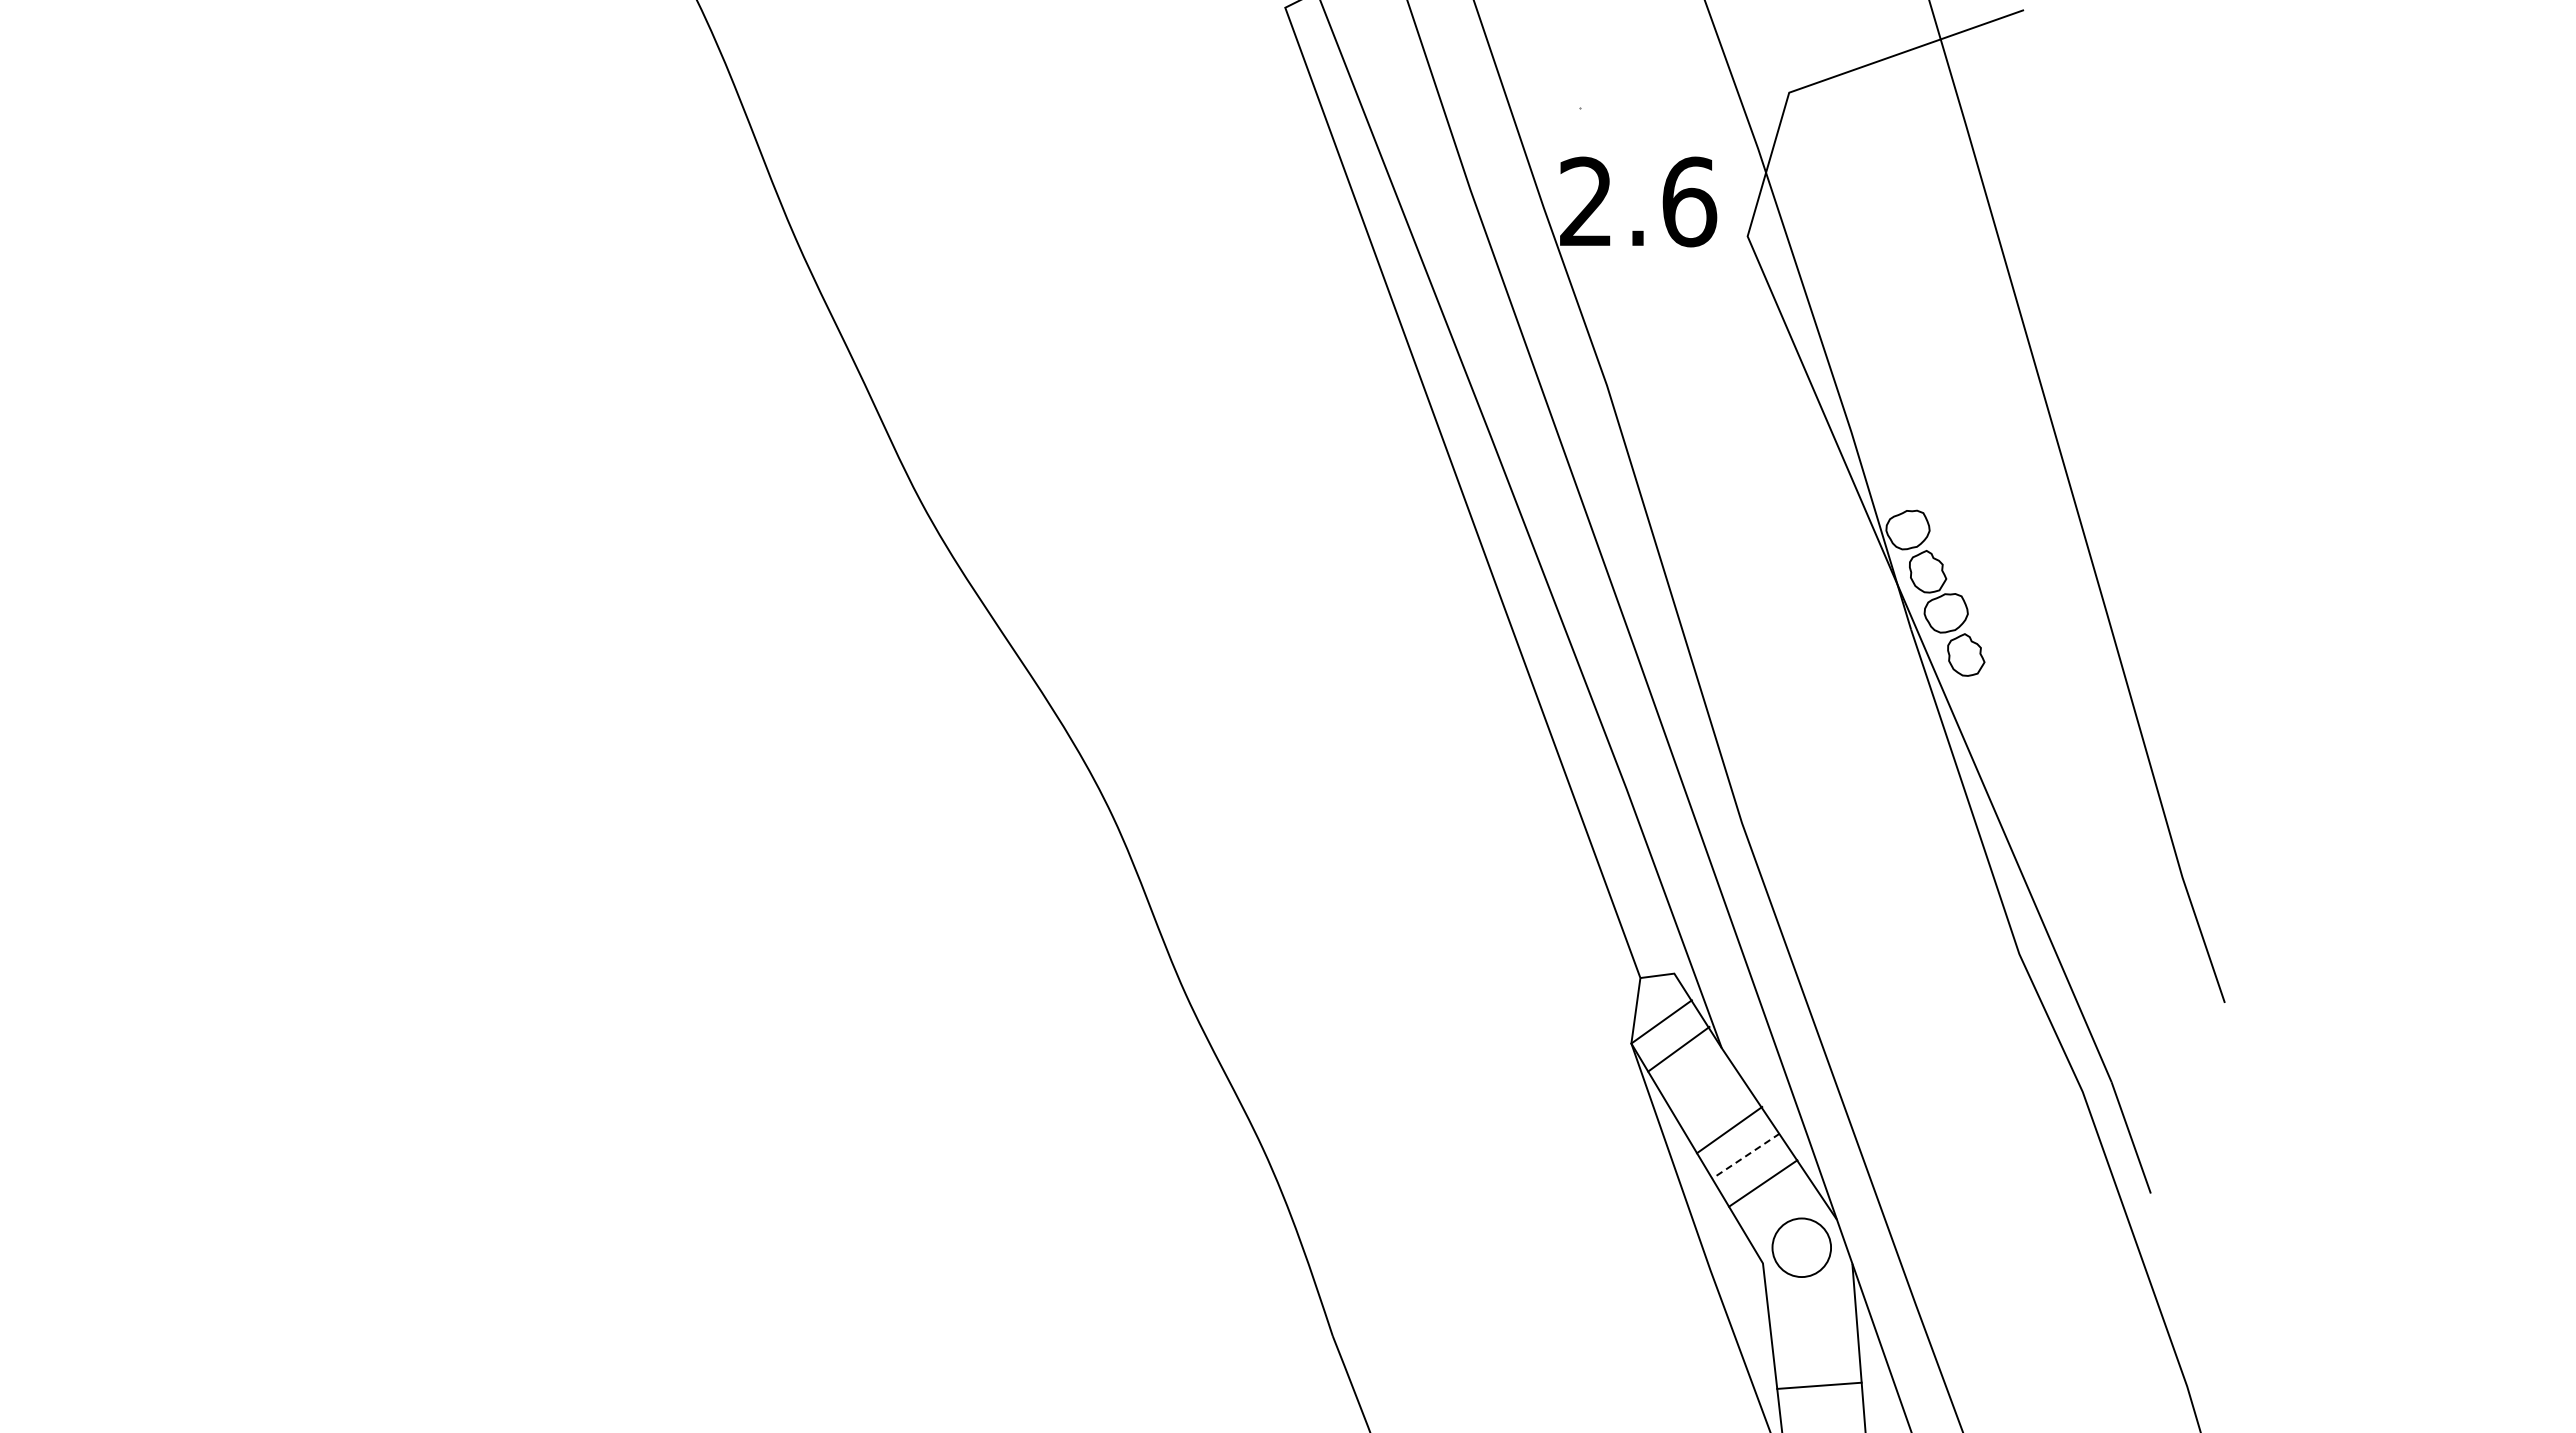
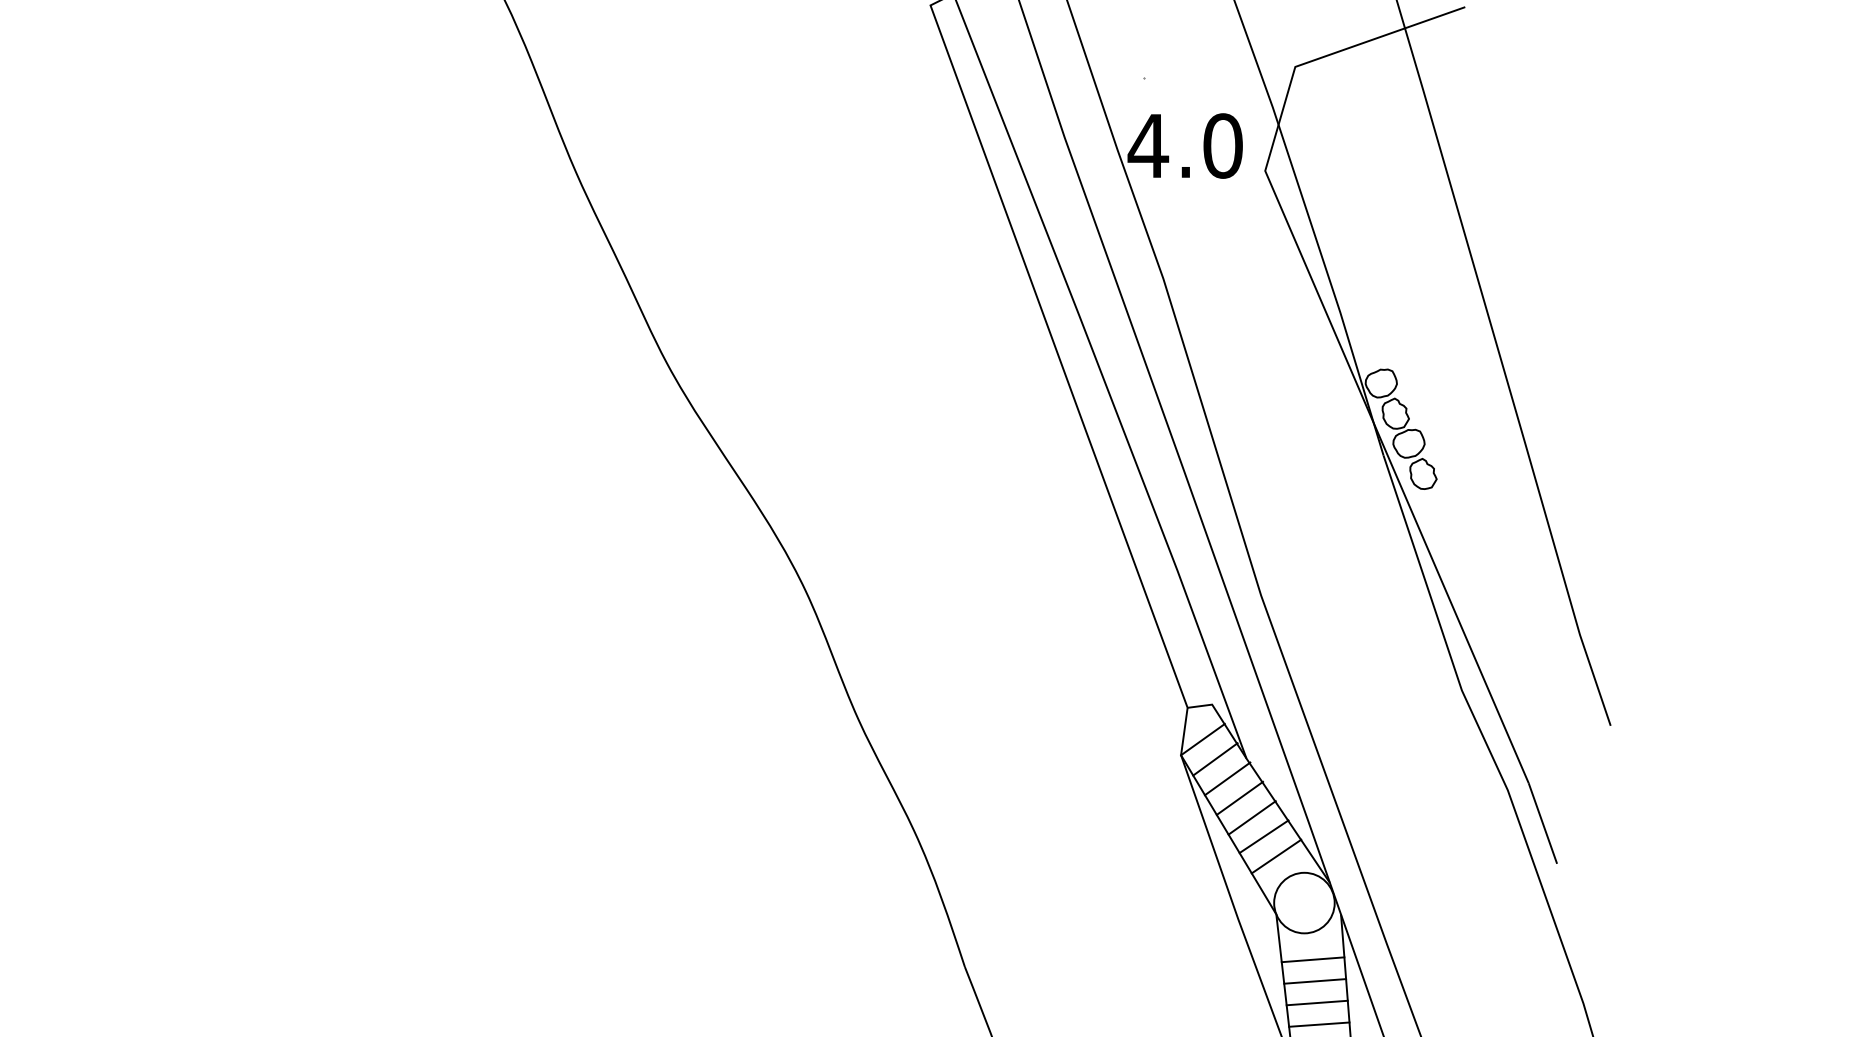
text: (1637, 201) -> (1185, 145), 2.6 -> 4.0
line: (1695, 1075) -> (1227, 778), added
line: (1712, 1102) -> (1239, 797), added
line: (1746, 1156) -> (1264, 837), dashed -> solid
circle: (1801, 1247) -> (1304, 902), size x1.43
line: (1813, 1325) -> (1312, 959), added
line: (1816, 1355) -> (1315, 981), added
line: (1822, 1415) -> (1319, 1024), added

